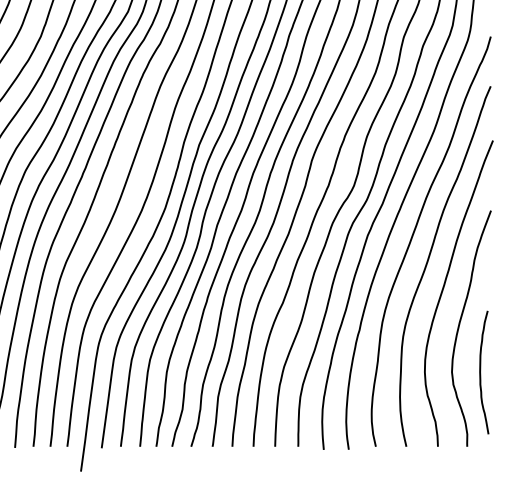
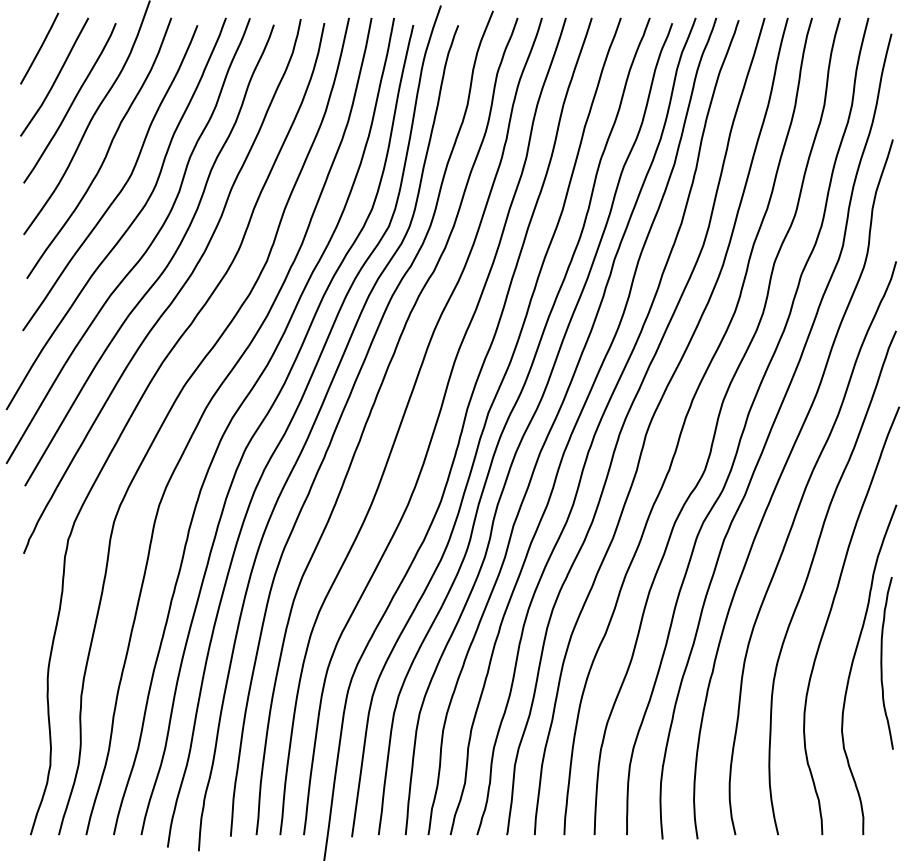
curve: (480, 372) -> (882, 663), moved

